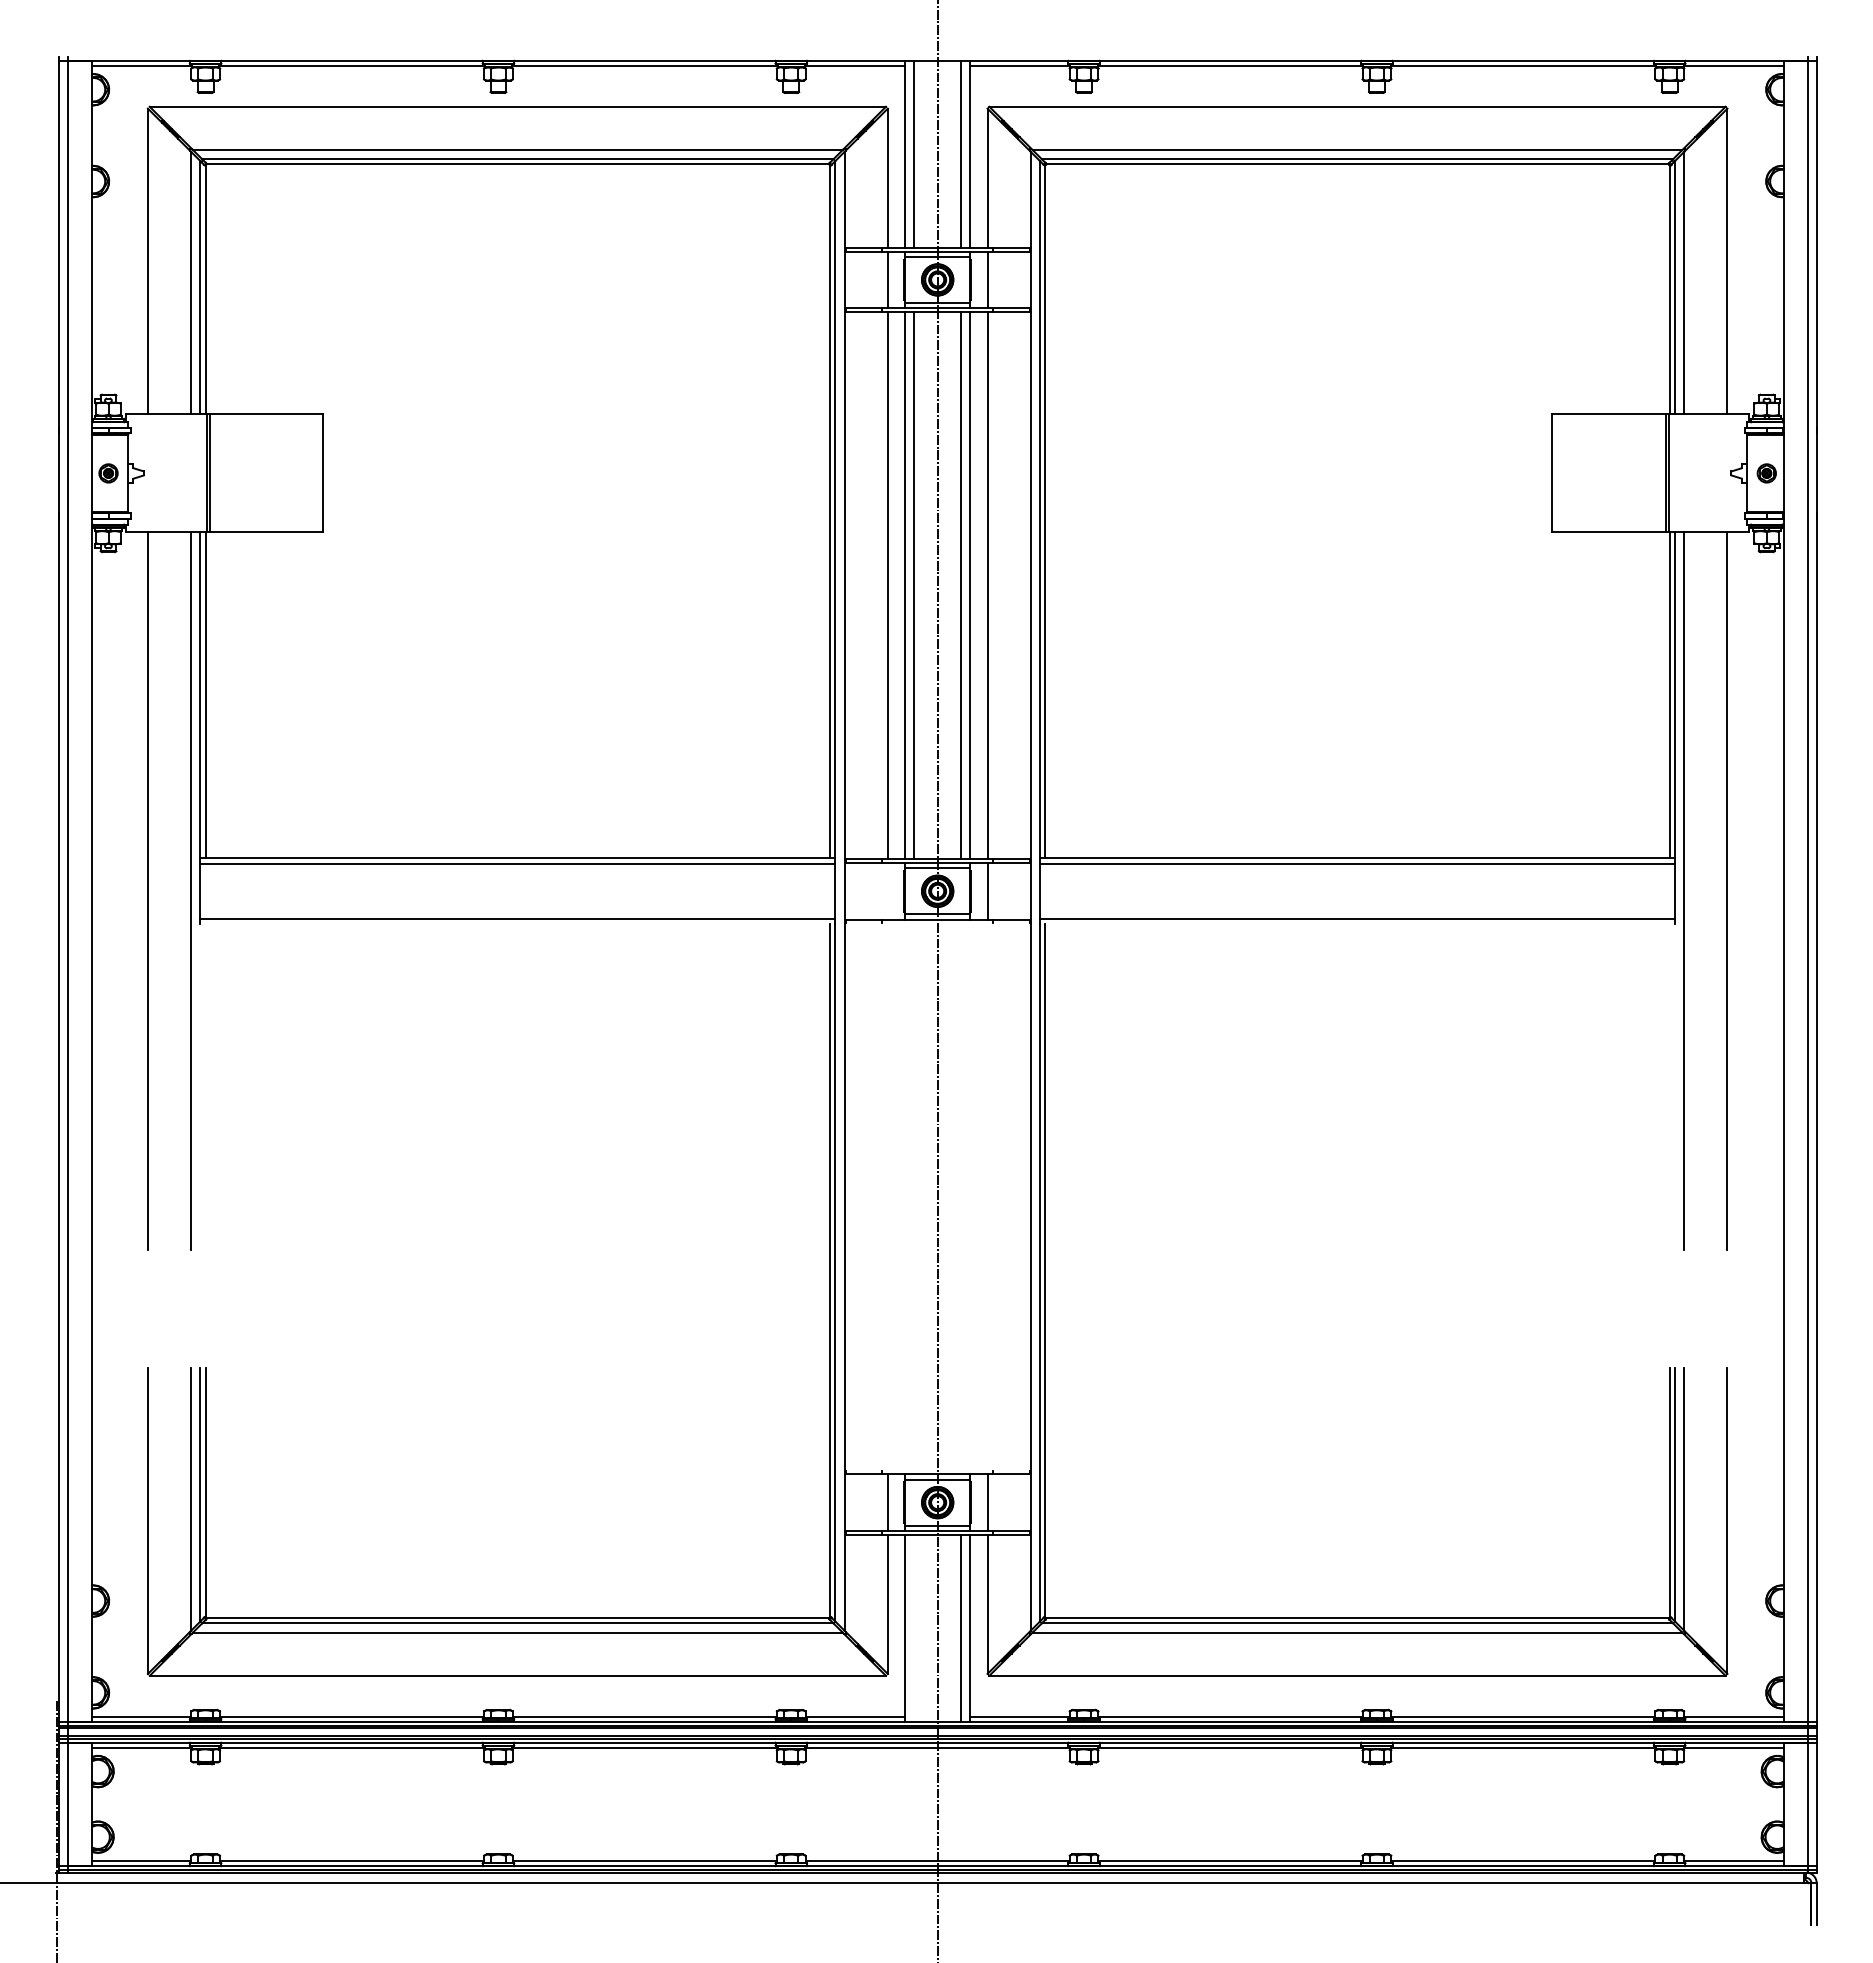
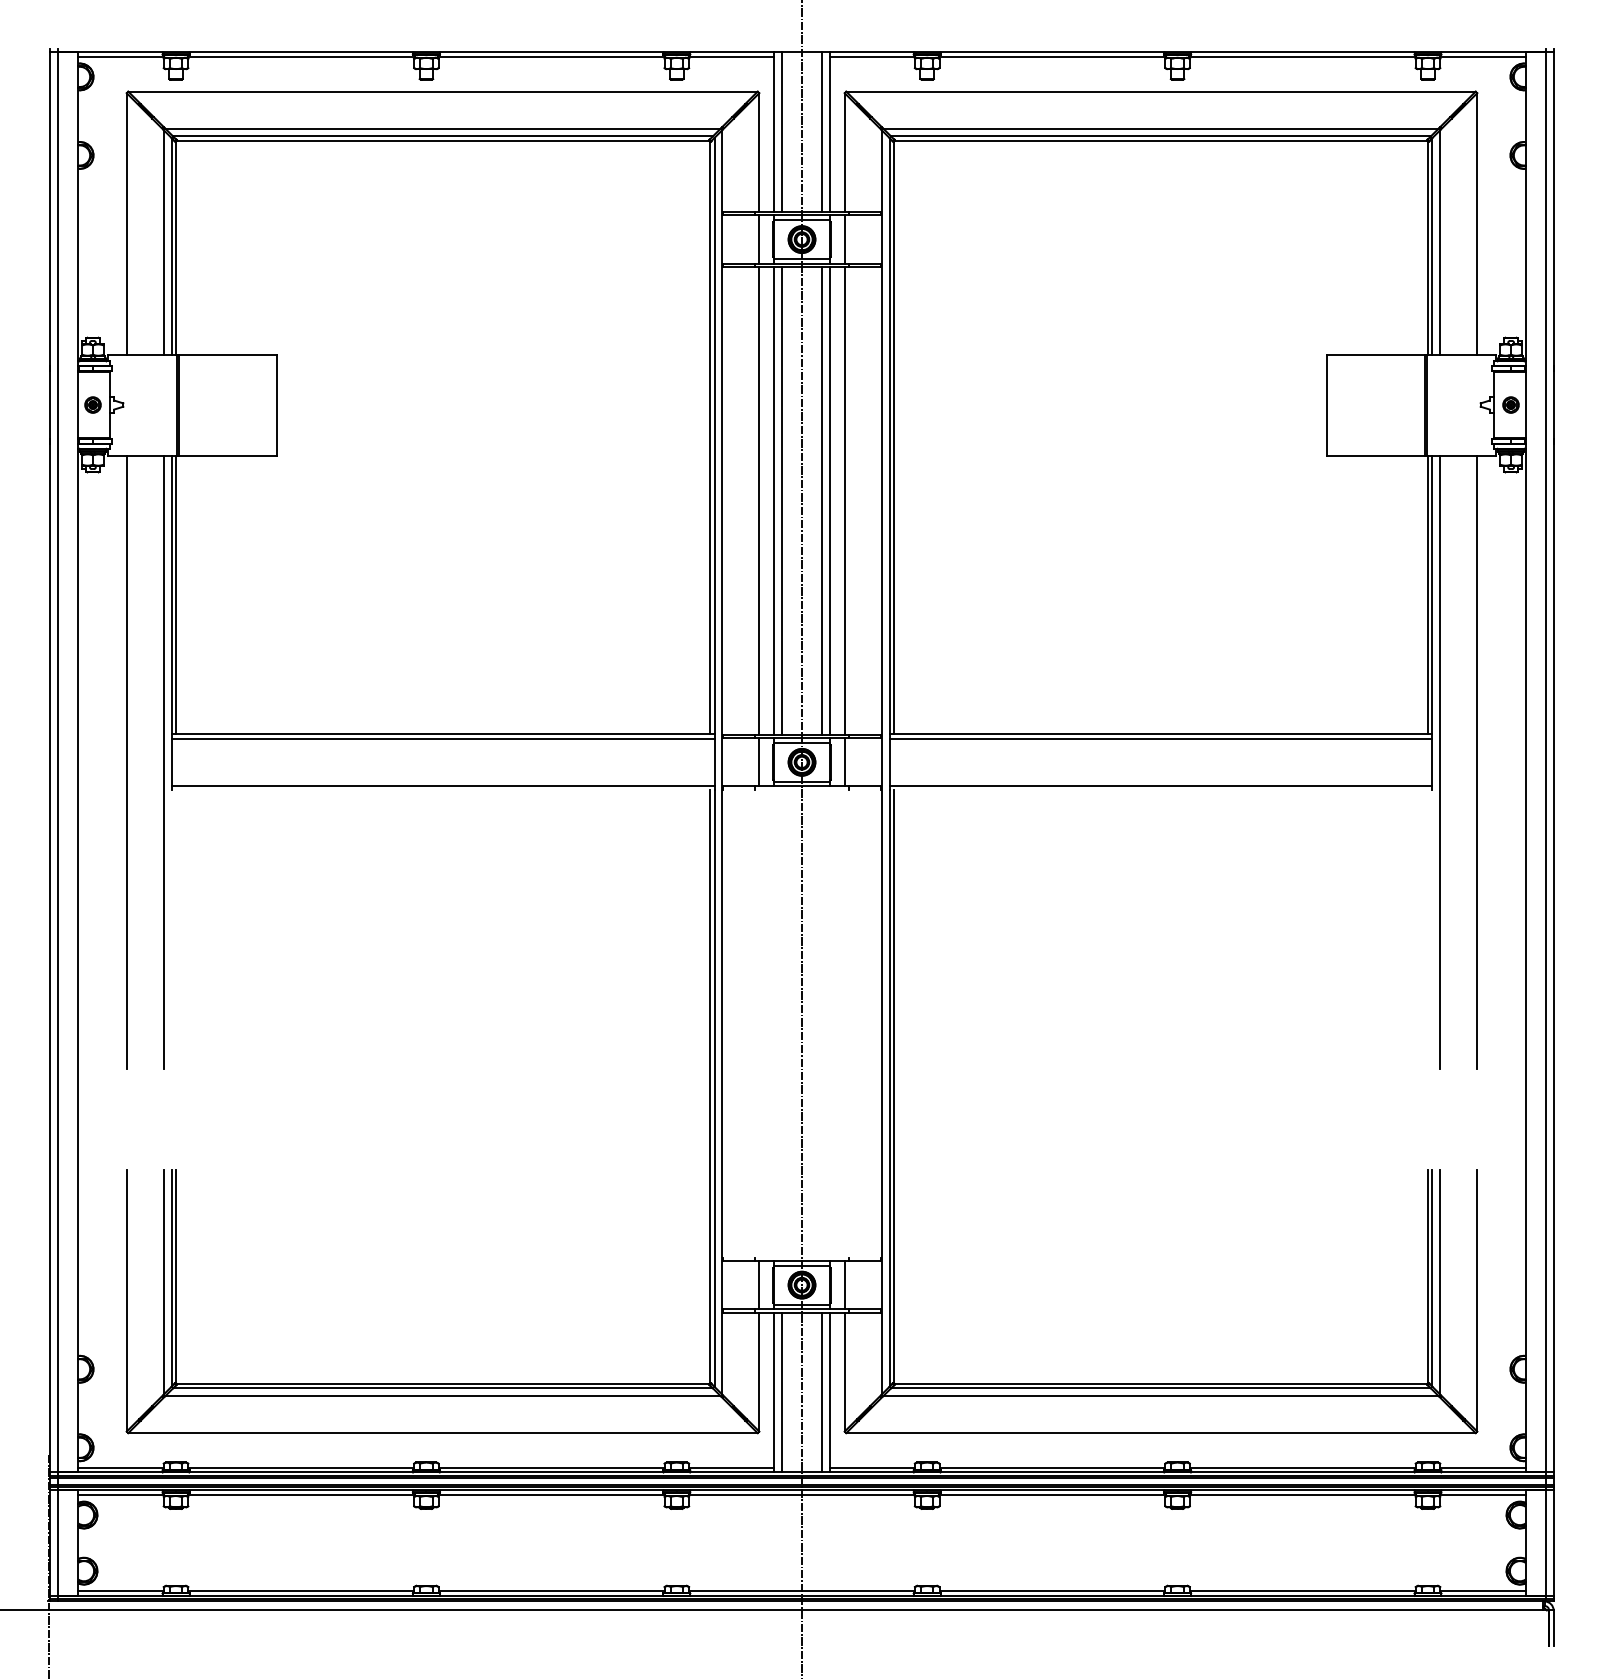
line: (887, 891) -> (759, 762), added
line: (914, 1627) -> (782, 1391), added

